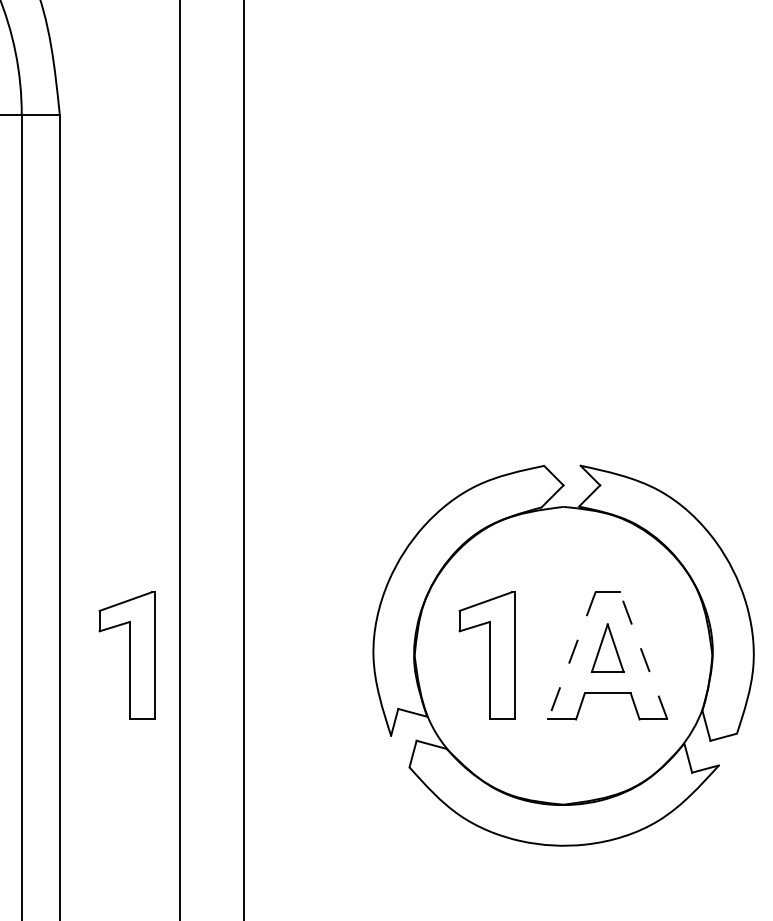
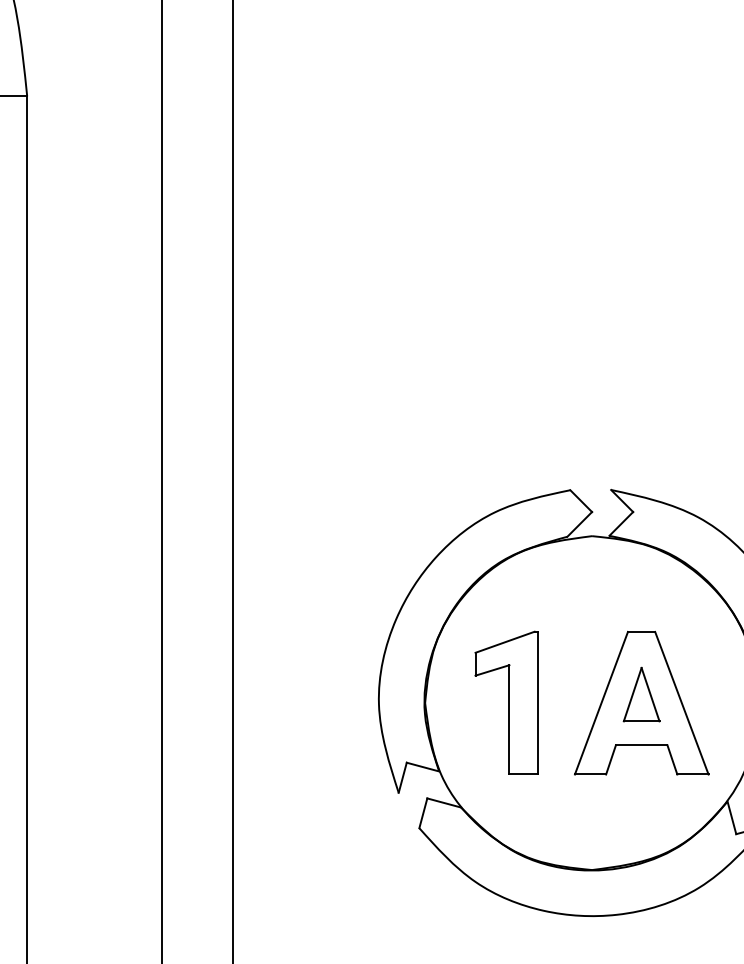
part: (126, 655) -> (102, 702), removed
line: (571, 655) -> (600, 702), dashed -> solid
line: (643, 655) -> (681, 702), dashed -> solid

